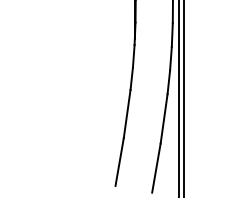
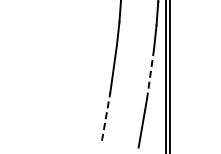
line: (164, 118) -> (150, 73), solid -> dashed
line: (119, 161) -> (105, 116), solid -> dashed

